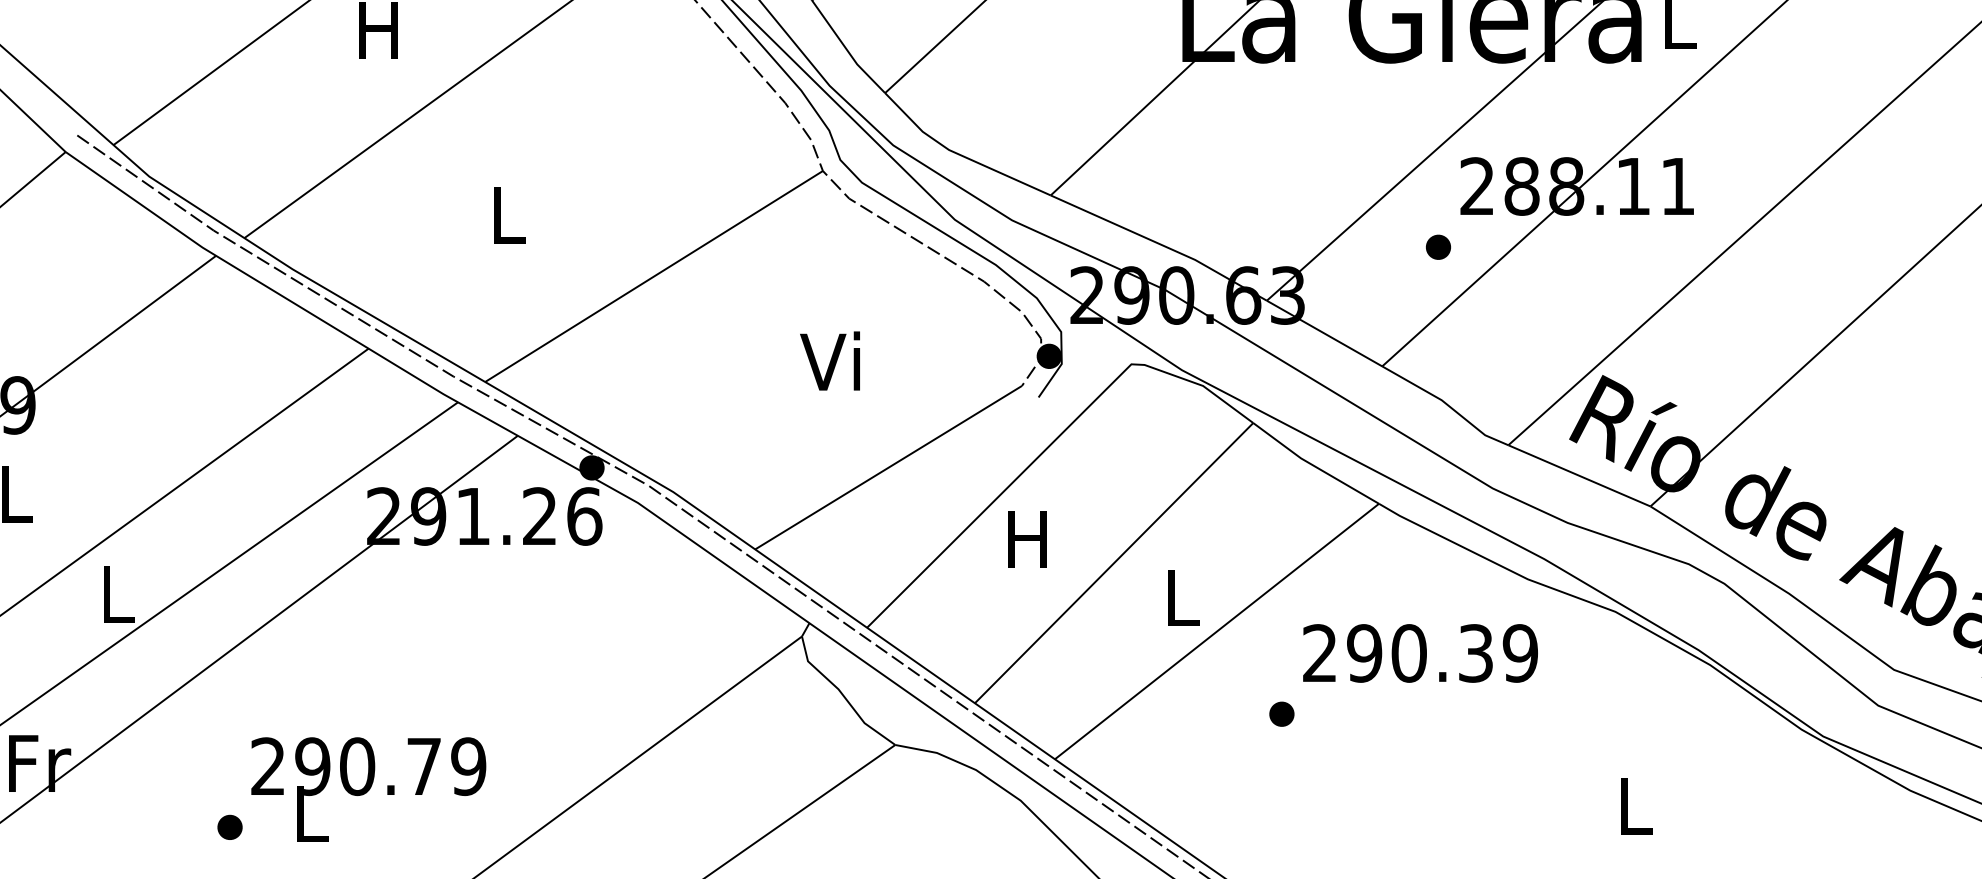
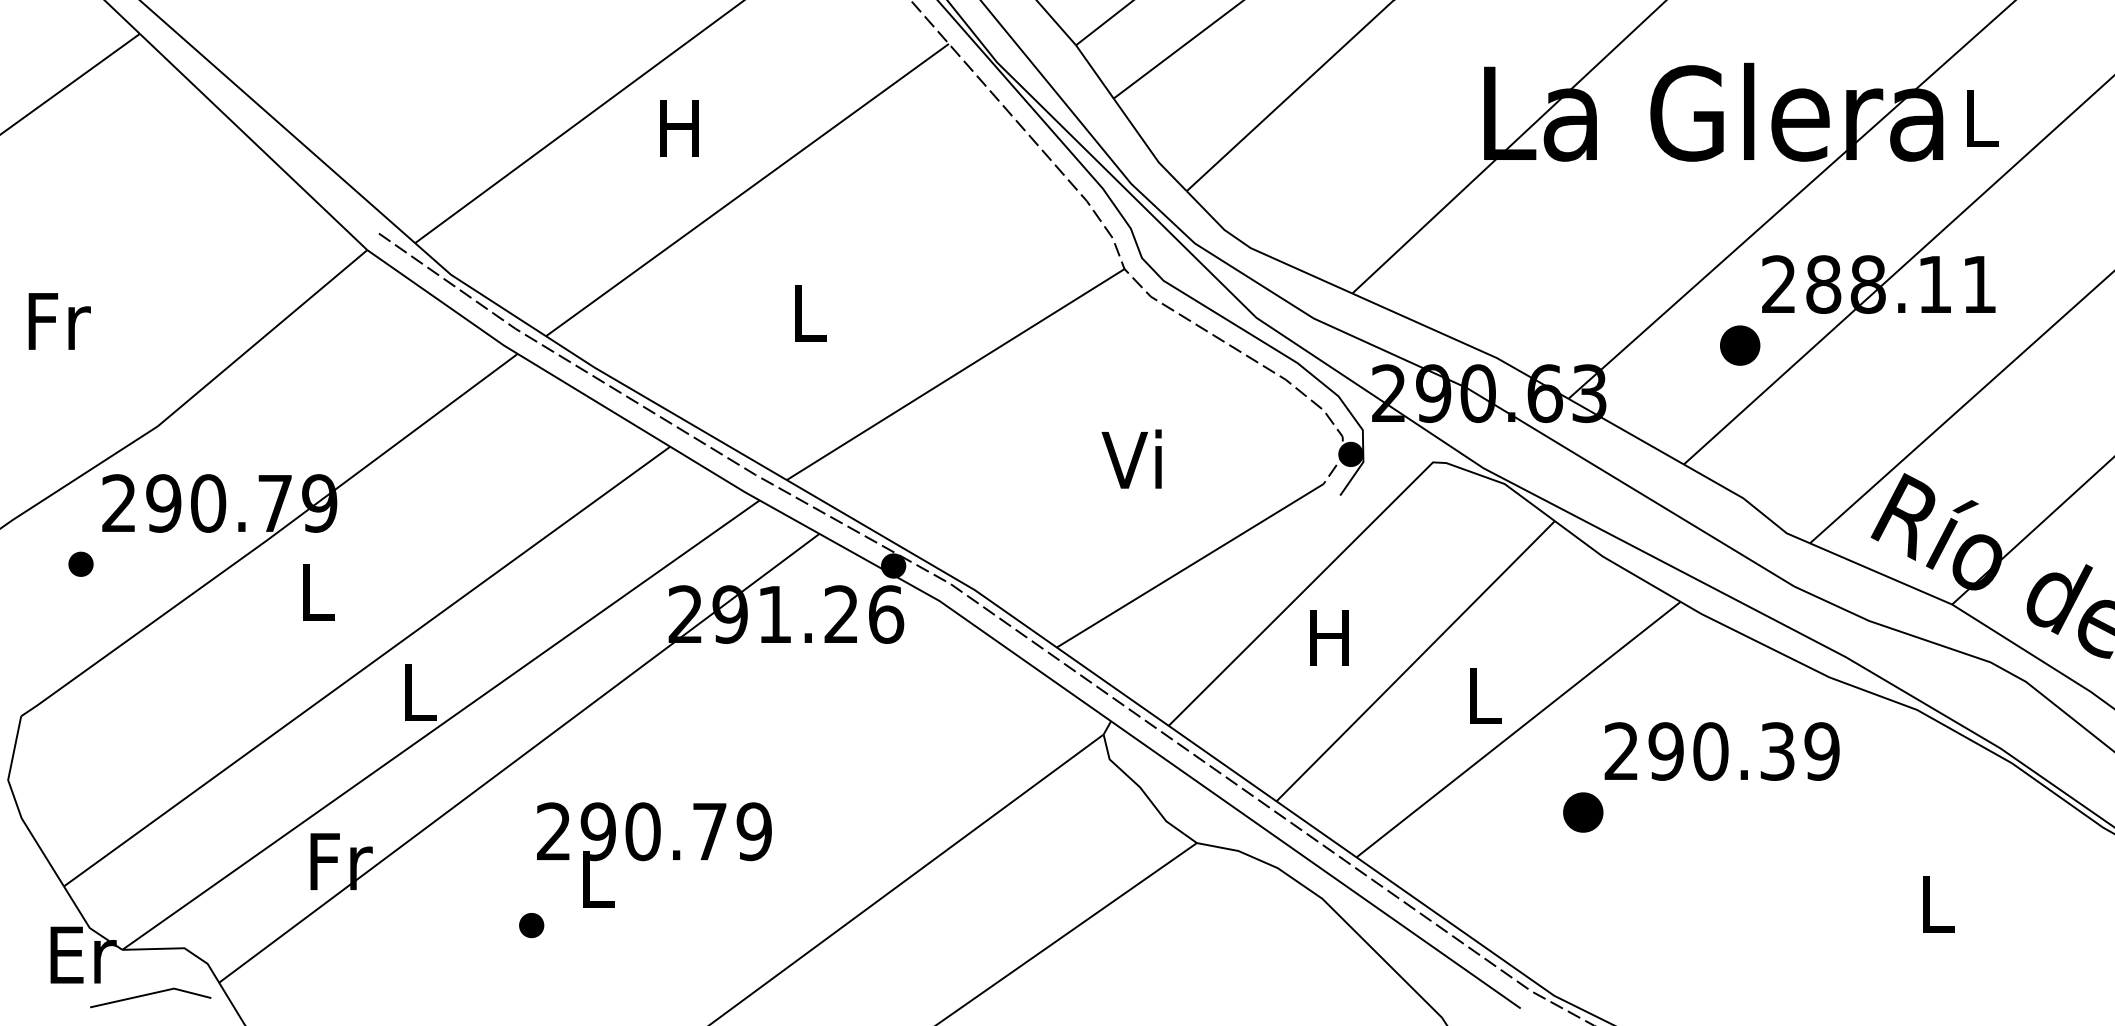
part: (1437, 246) -> (1739, 344), size x1.6
part: (1281, 713) -> (1583, 811), size x1.6
text: (368, 789) -> (654, 854), moved

